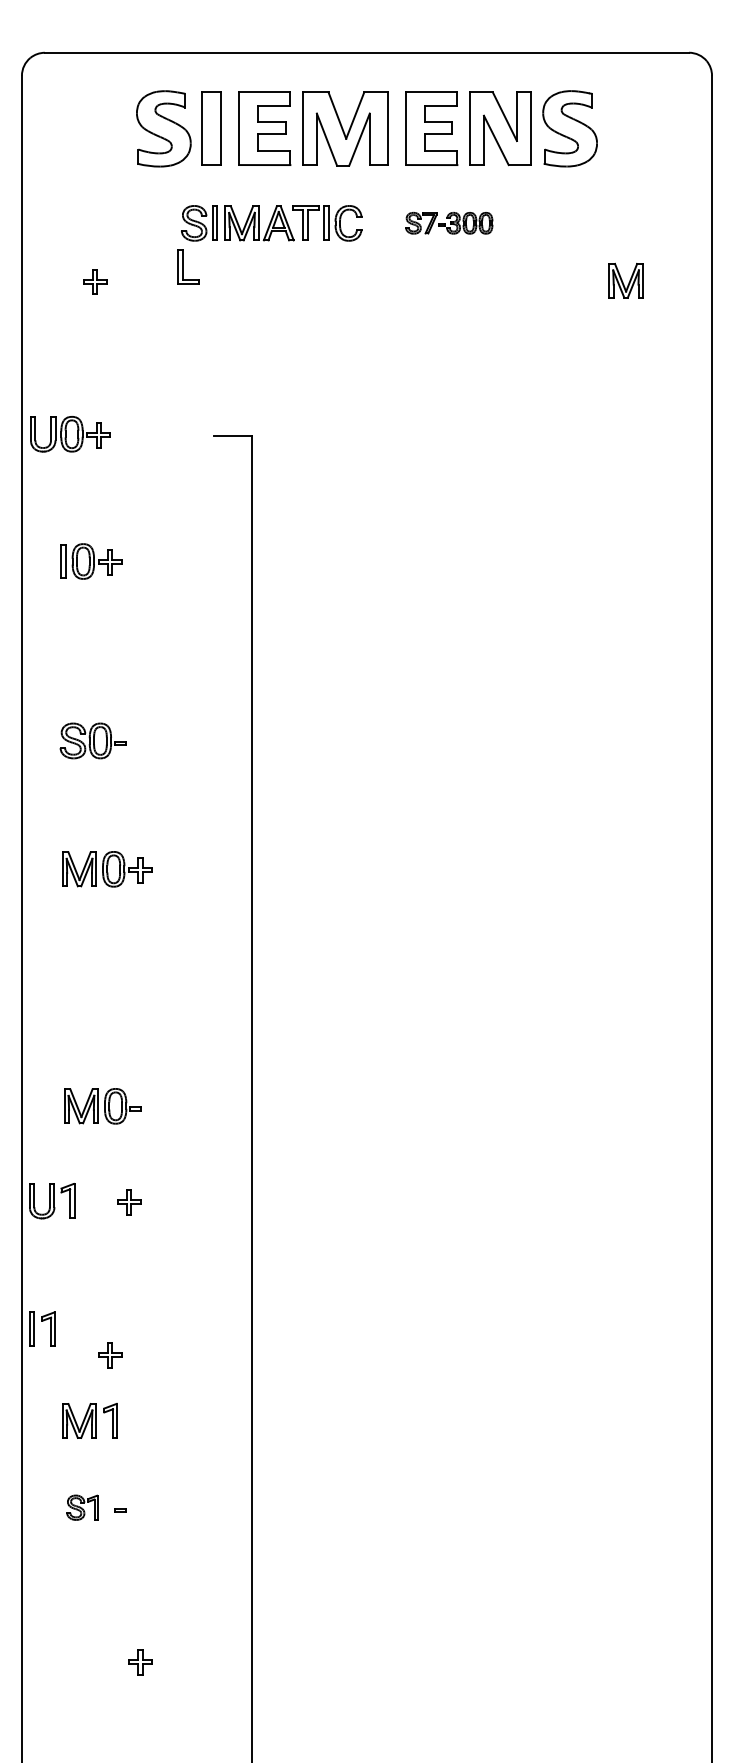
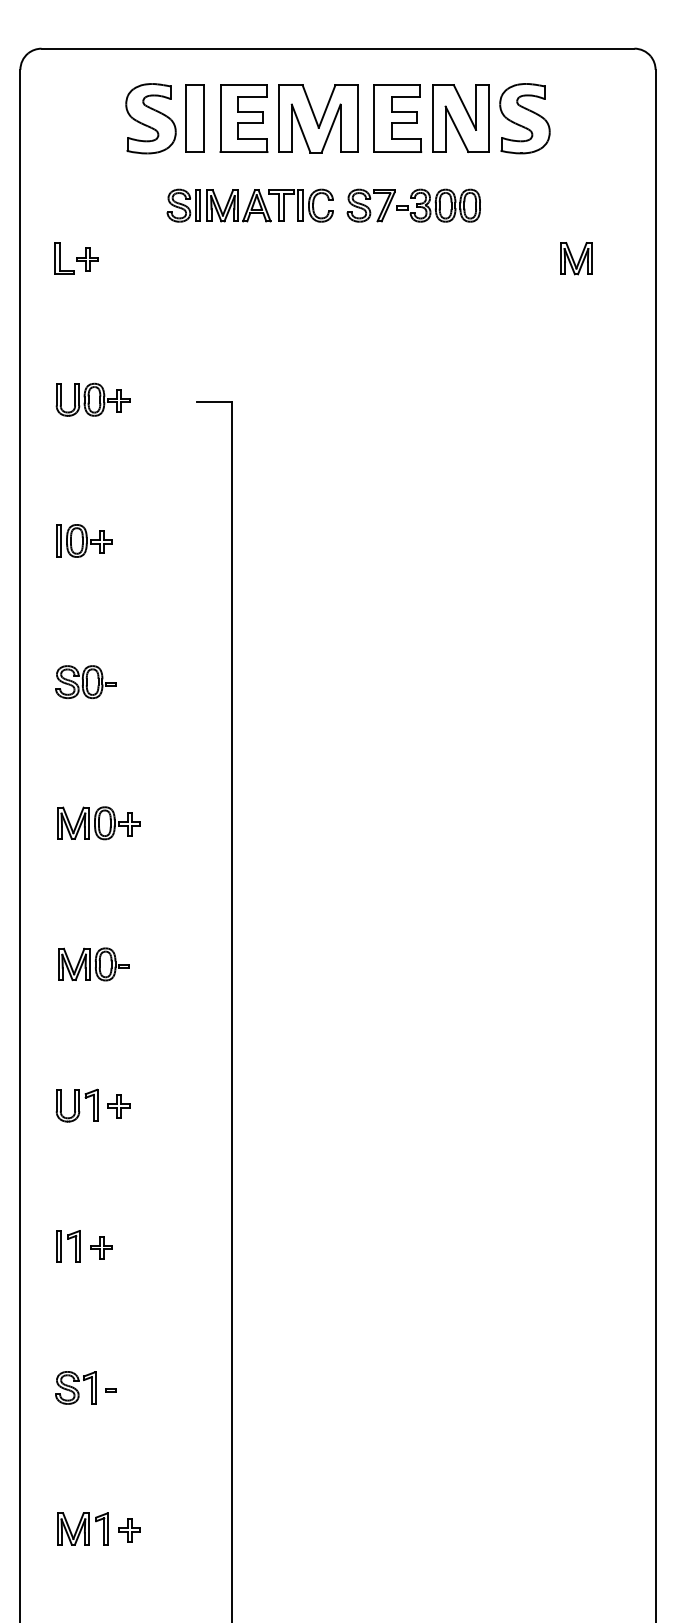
part: (449, 223) -> (413, 205), size x1.67
part: (188, 266) -> (64, 258), moved
part: (69, 433) -> (92, 399), moved
part: (91, 561) -> (84, 540), moved
part: (106, 869) -> (98, 823), moved
part: (102, 1106) -> (93, 964), moved
part: (51, 1200) -> (76, 1105), moved
part: (42, 1321) -> (68, 1239), moved
part: (89, 1420) -> (82, 1528), moved
part: (81, 1507) -> (75, 1387), size x1.43

